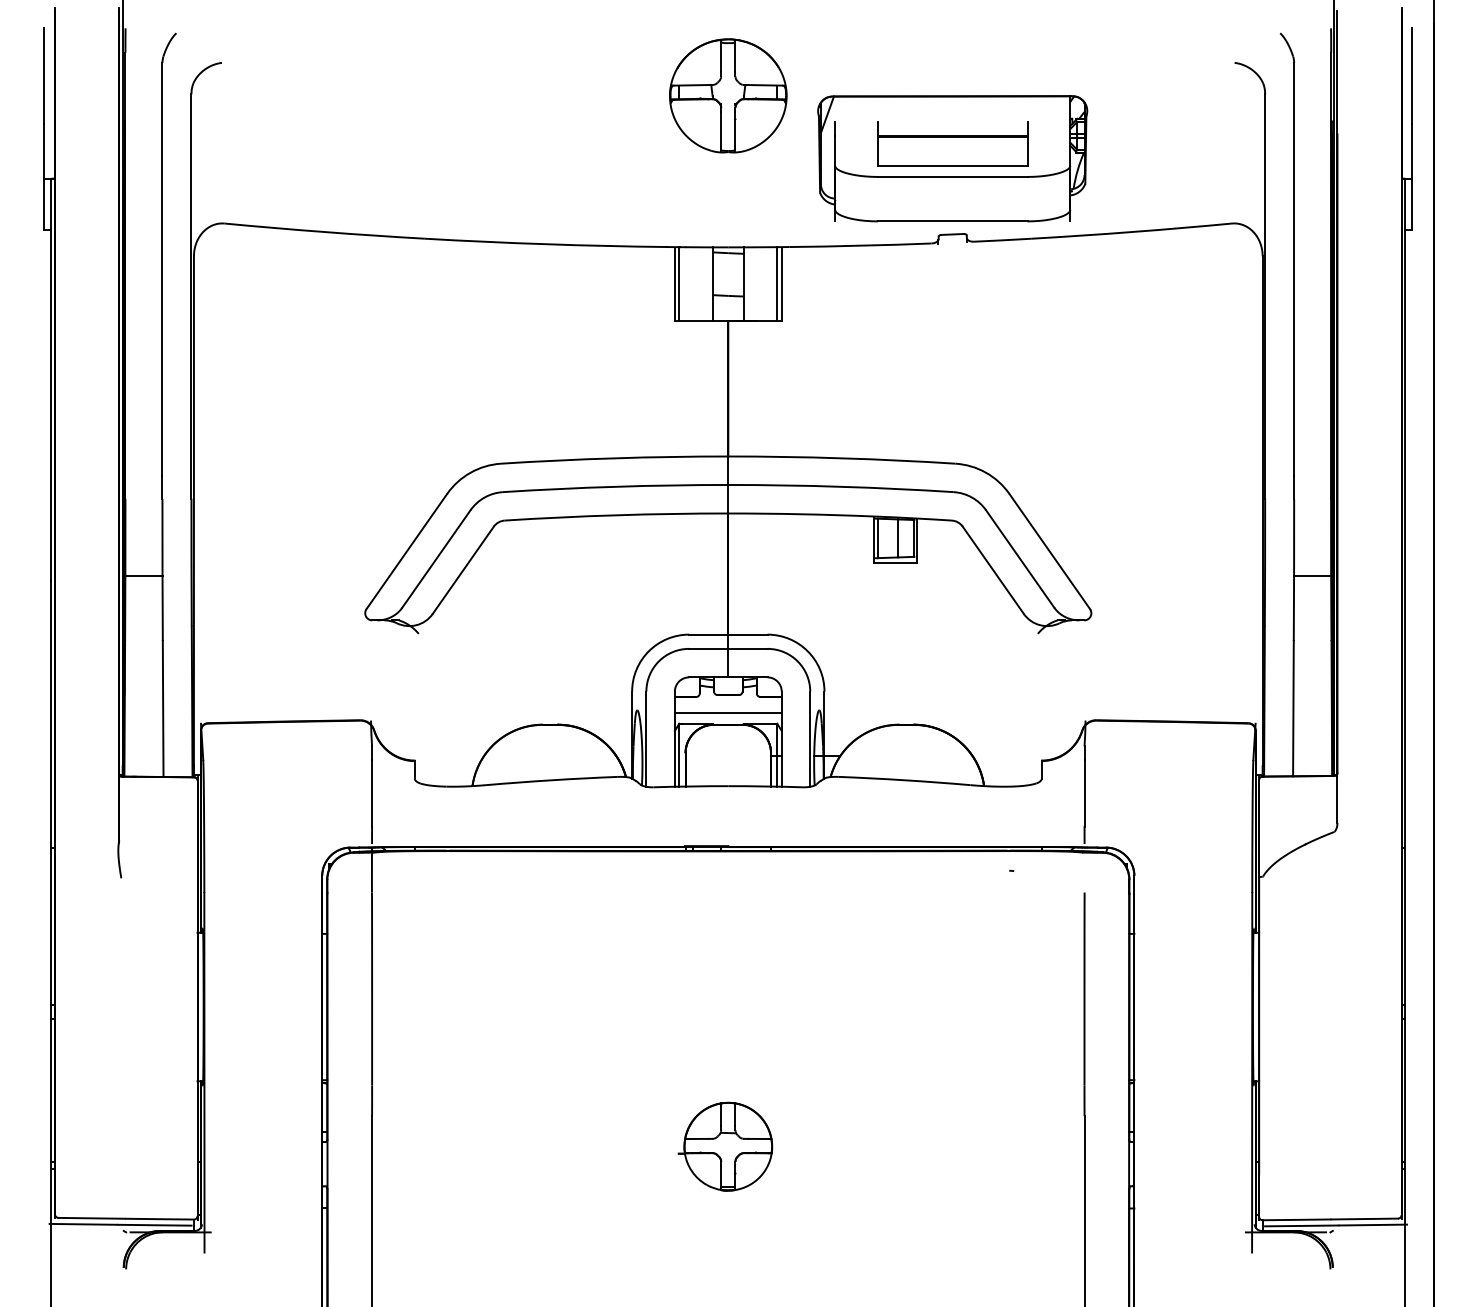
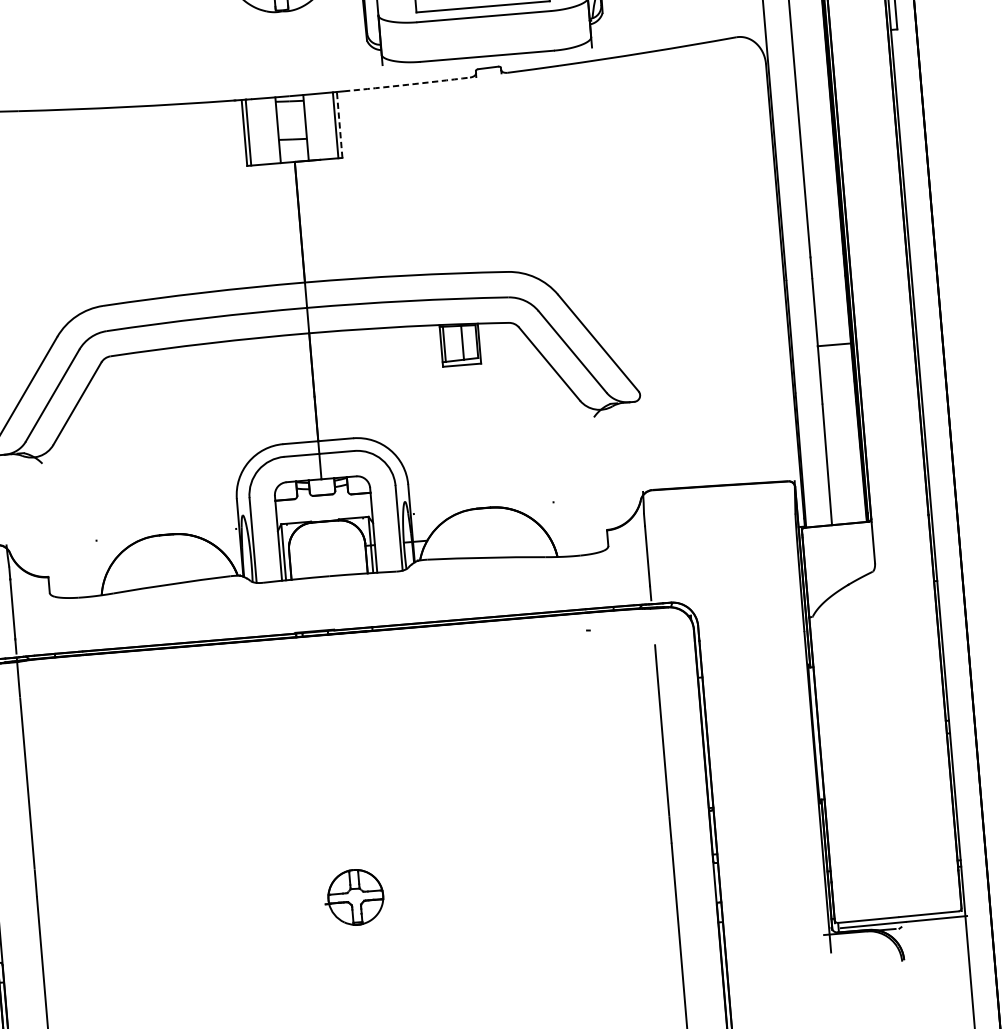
arc: (860, 245) -> (406, 84), solid -> dashed
line: (781, 284) -> (339, 125), solid -> dashed
line: (727, 713) -> (323, 511), removed
part: (725, 1146) -> (354, 897), size x0.7

